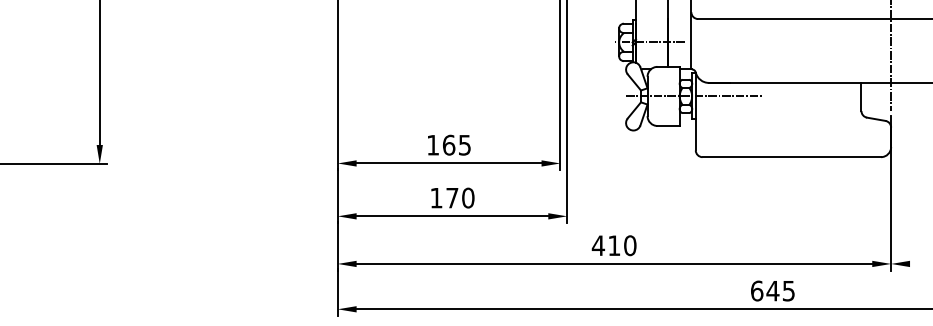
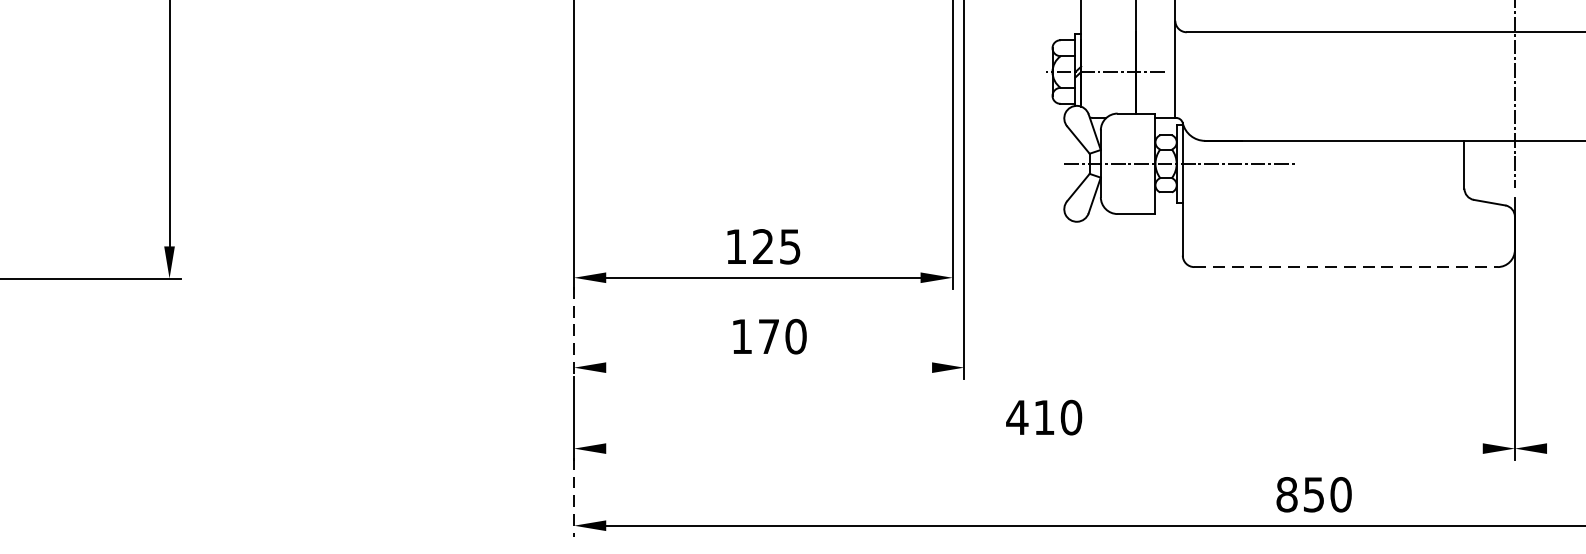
text: (449, 144) -> (764, 245), 165 -> 125
line: (792, 157) -> (1347, 267), solid -> dashed
line: (337, 196) -> (573, 333), solid -> dashed
line: (452, 216) -> (769, 367), removed
line: (614, 263) -> (1044, 447), removed
text: (773, 290) -> (1314, 493), 645 -> 850
line: (337, 293) -> (573, 498), solid -> dashed

